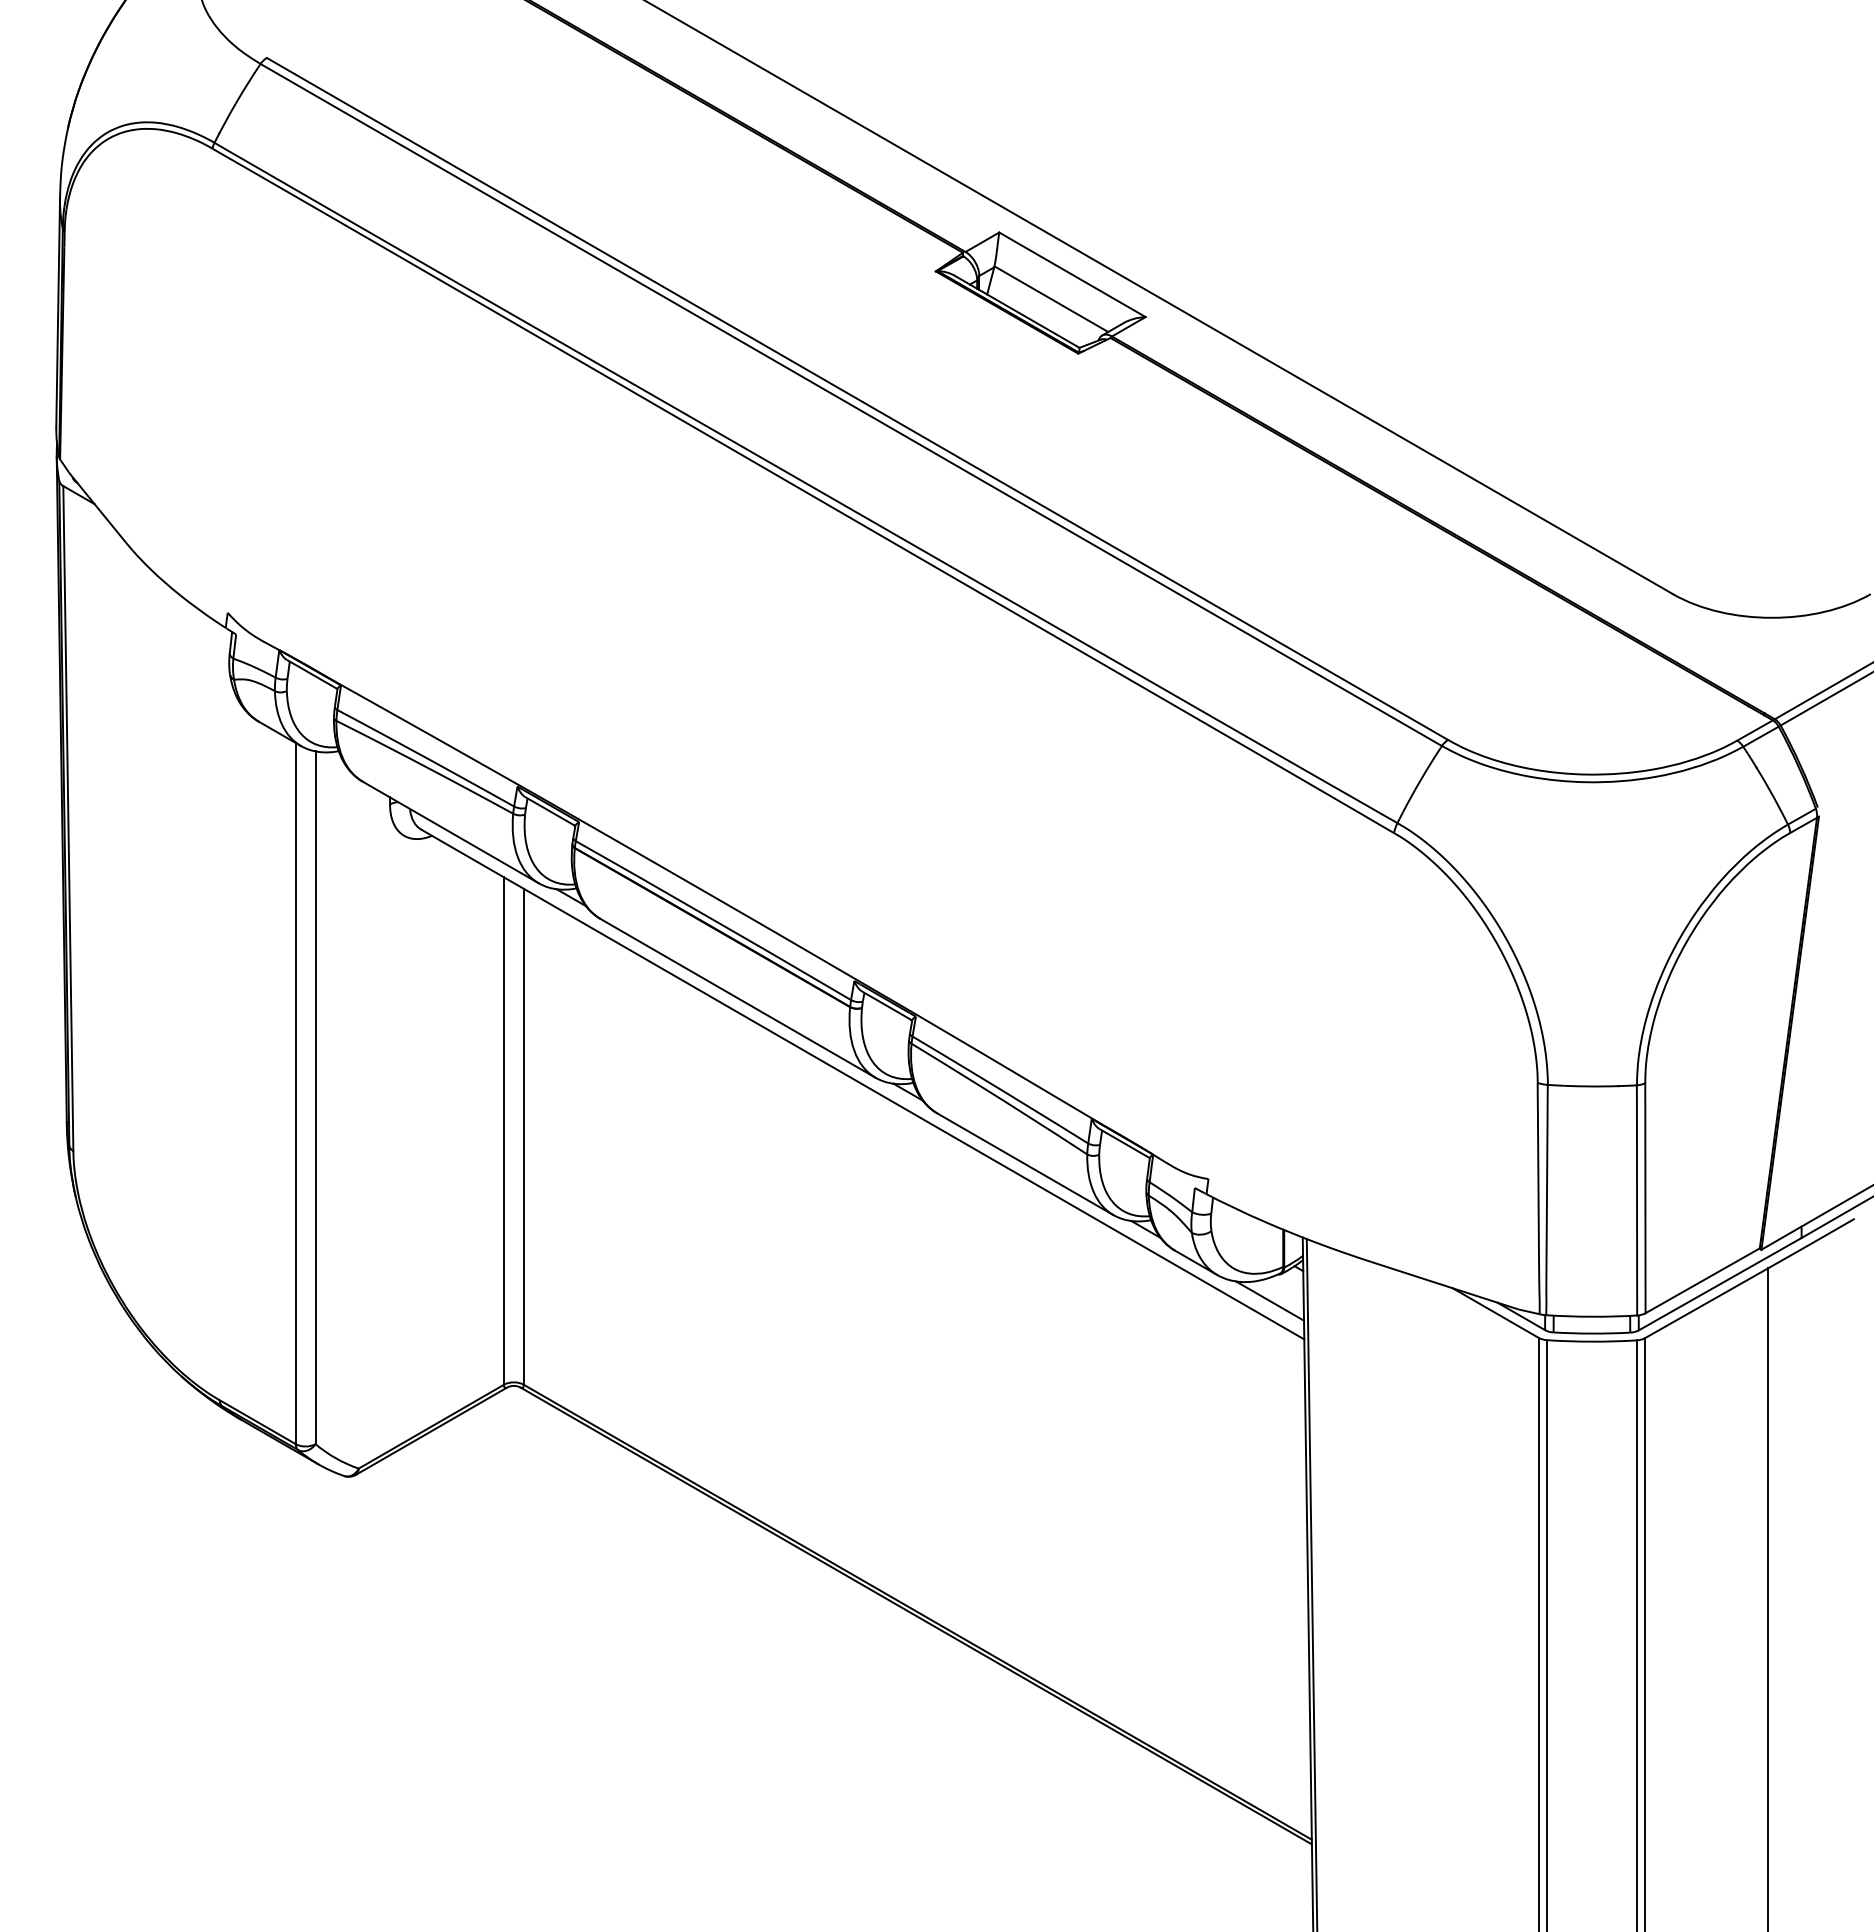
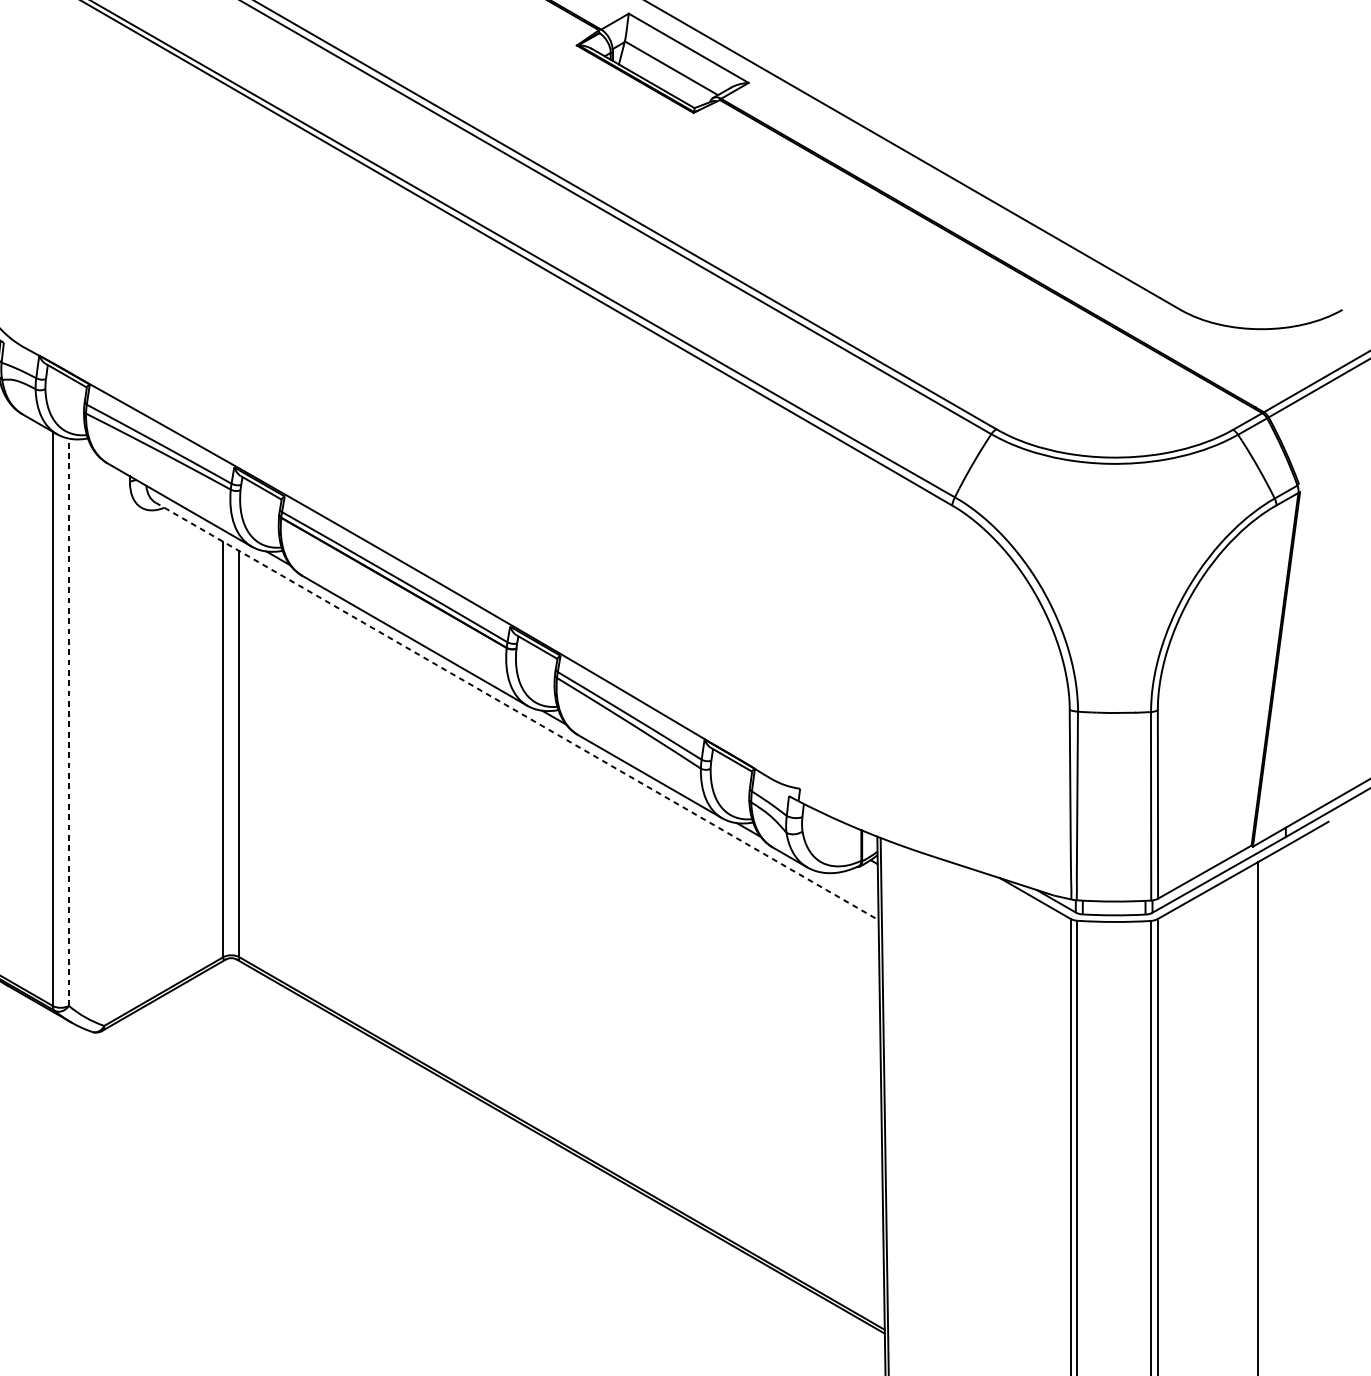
line: (862, 1084) -> (516, 711), solid -> dashed
line: (315, 1097) -> (68, 722), solid -> dashed
line: (1270, 1300) -> (850, 888), removed

